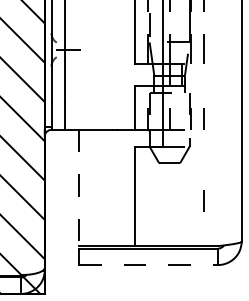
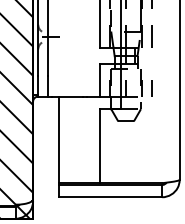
line: (78, 188) -> (58, 140), dashed -> solid
line: (203, 200) -> (151, 149), removed
line: (148, 265) -> (110, 197), dashed -> solid

